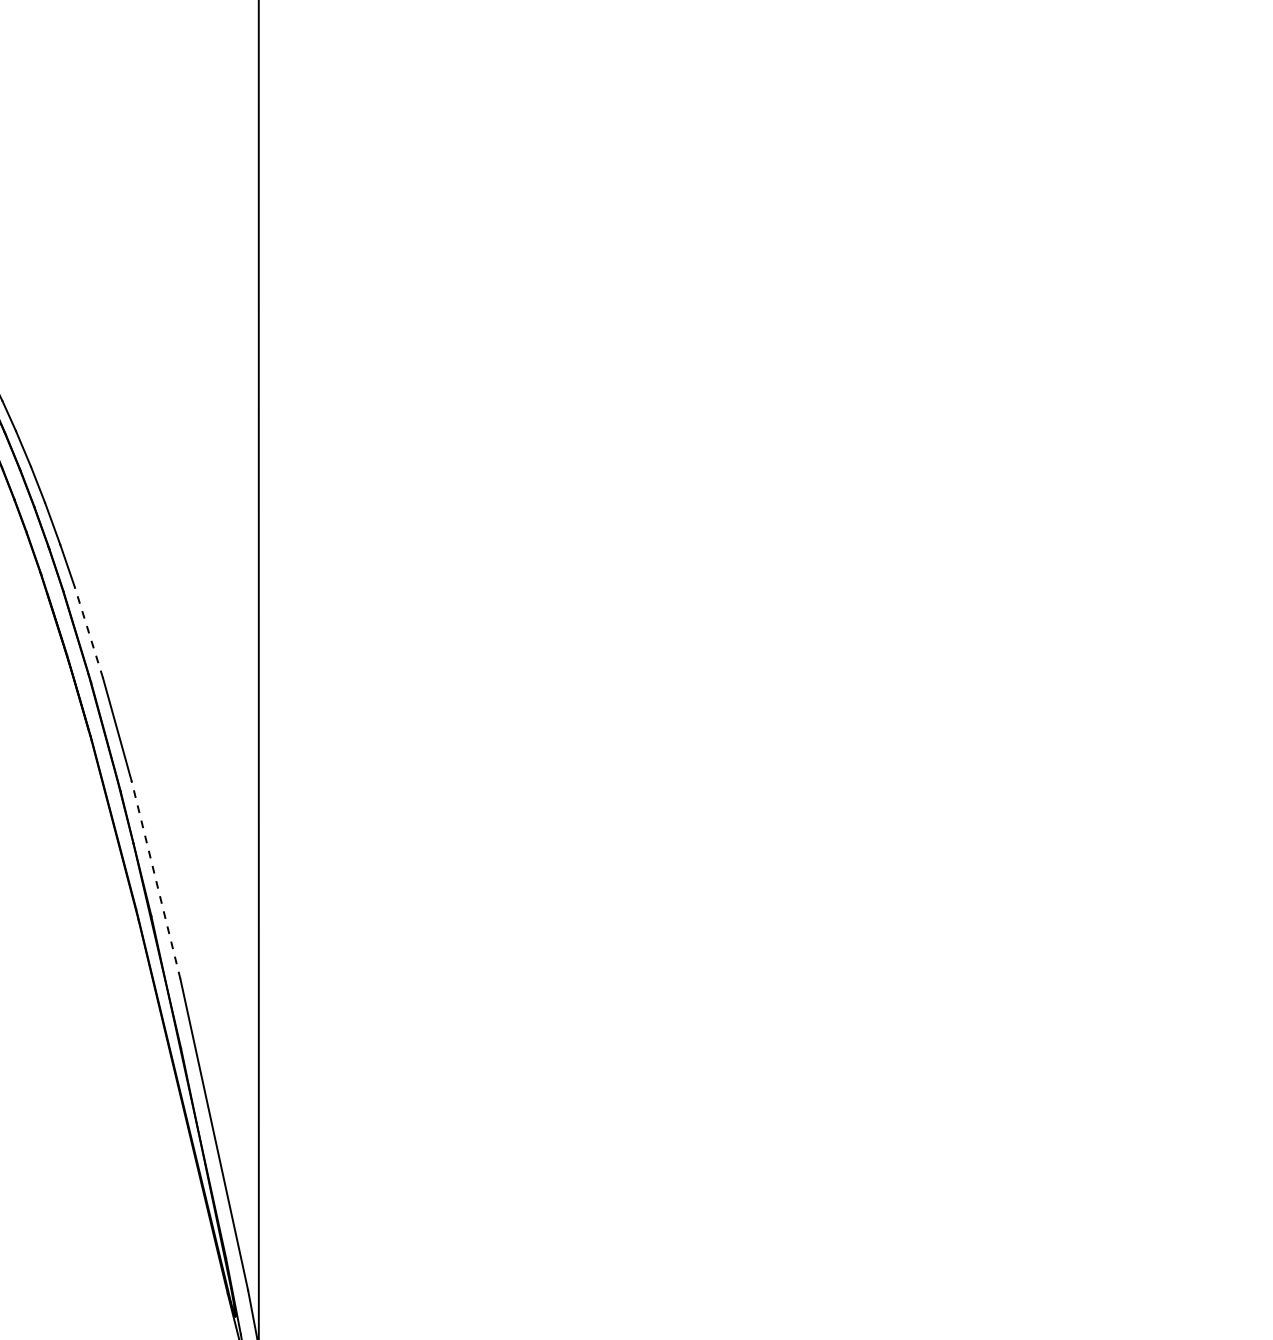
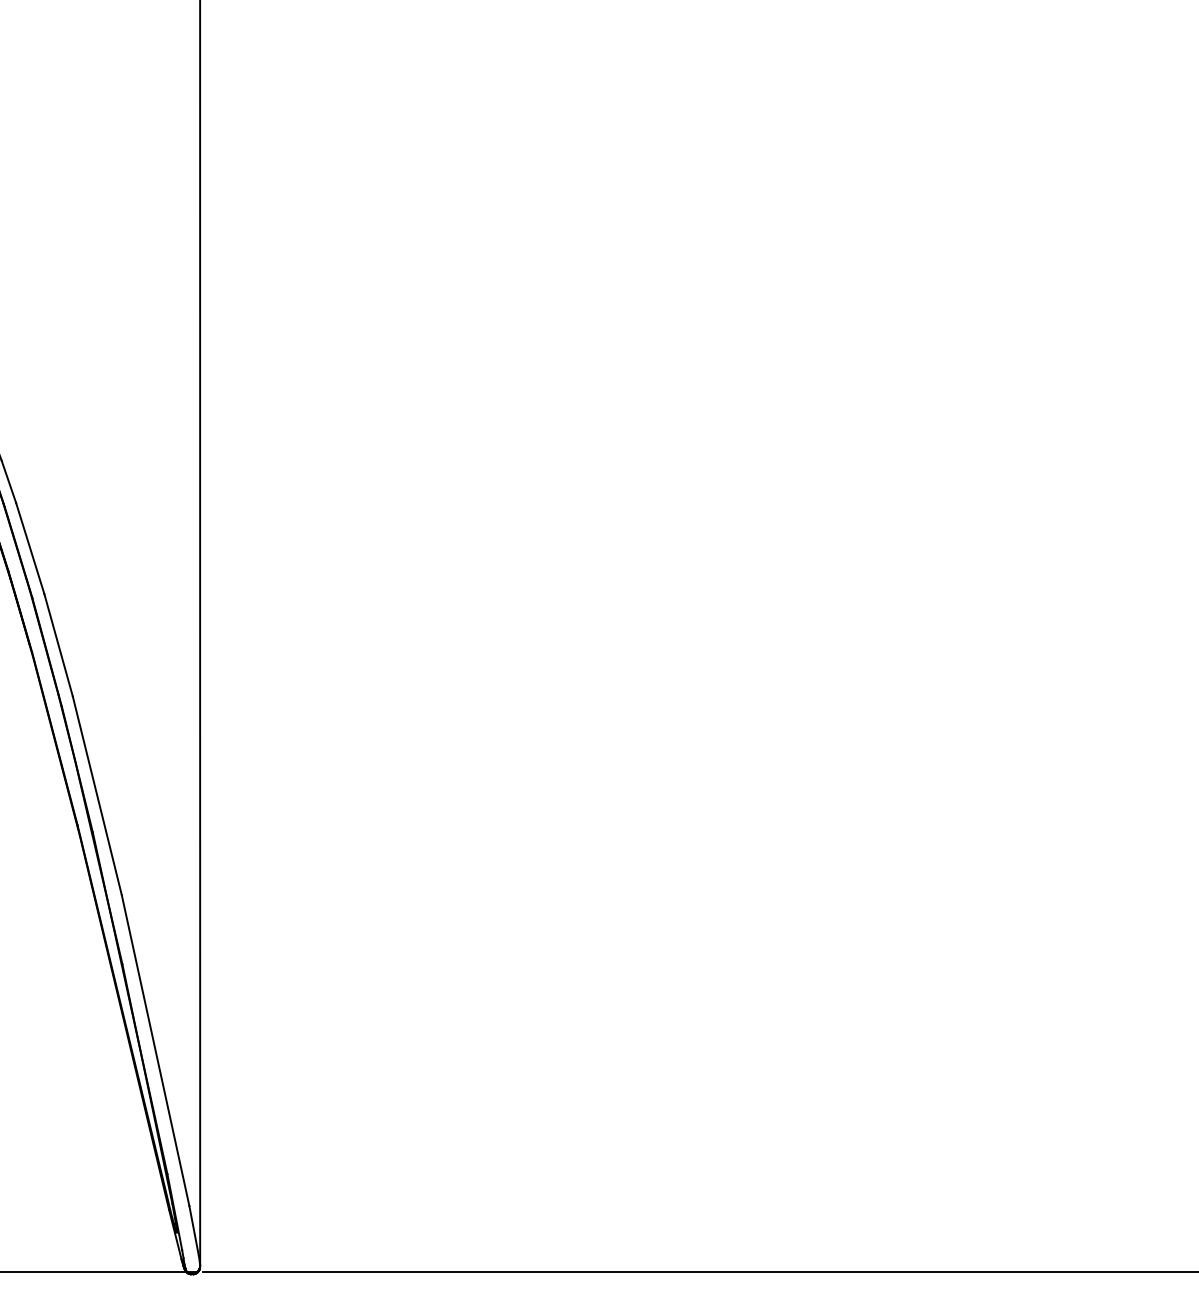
line: (88, 632) -> (29, 548), dashed -> solid
line: (155, 879) -> (96, 795), dashed -> solid

